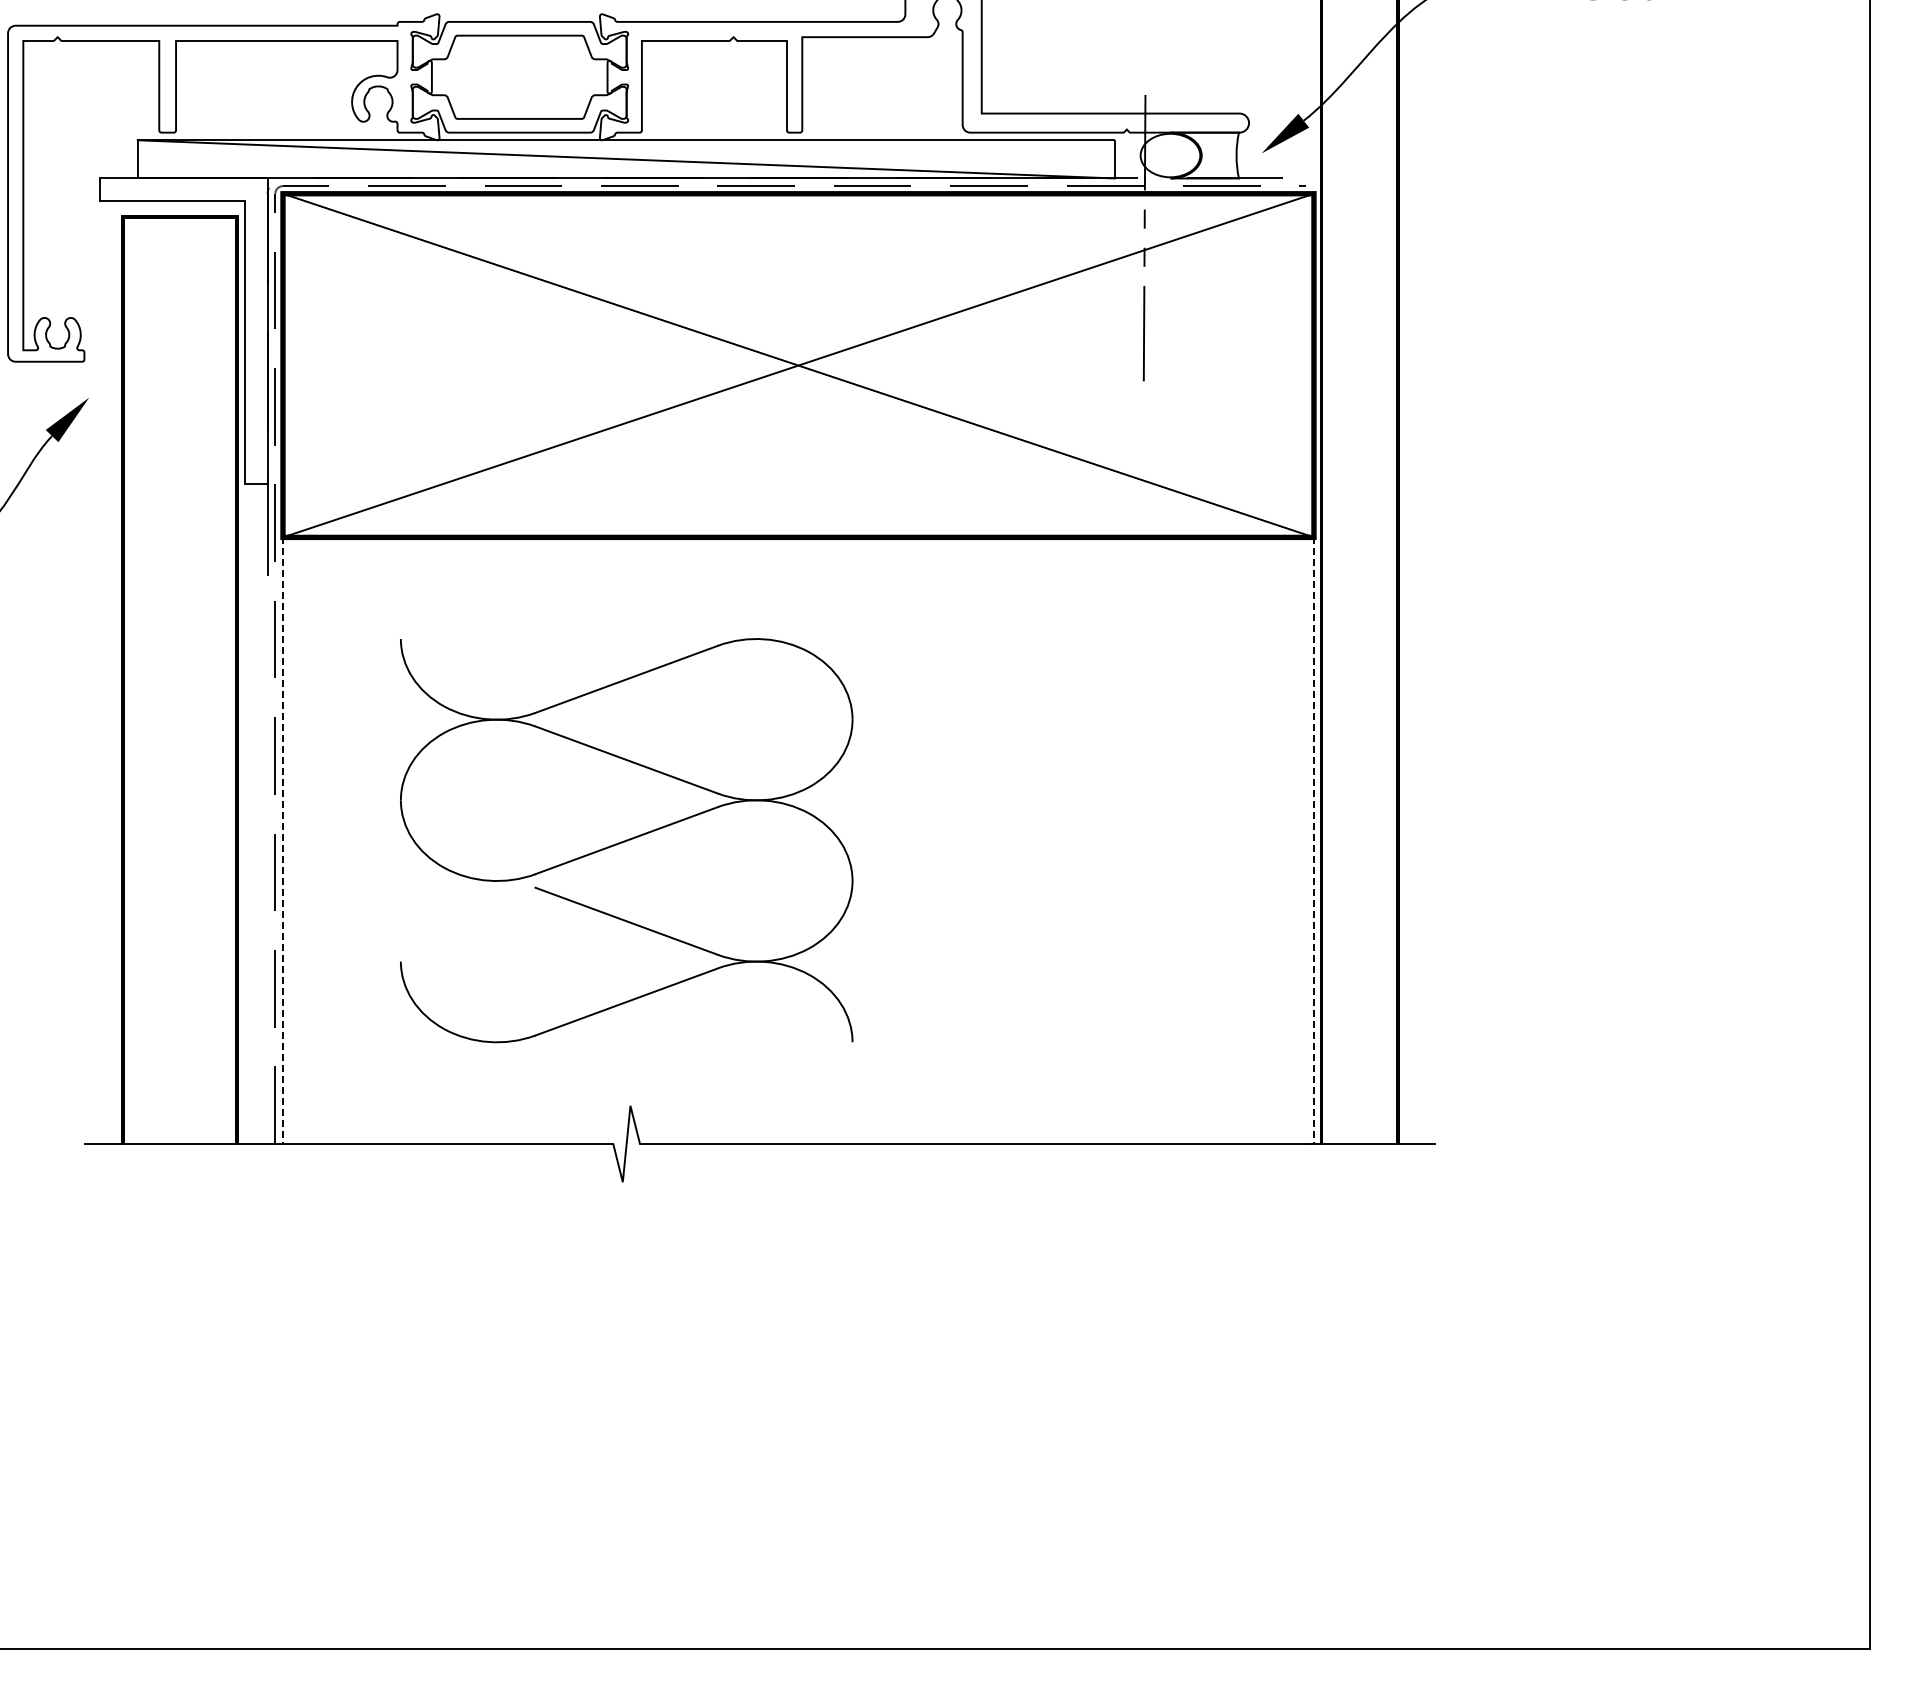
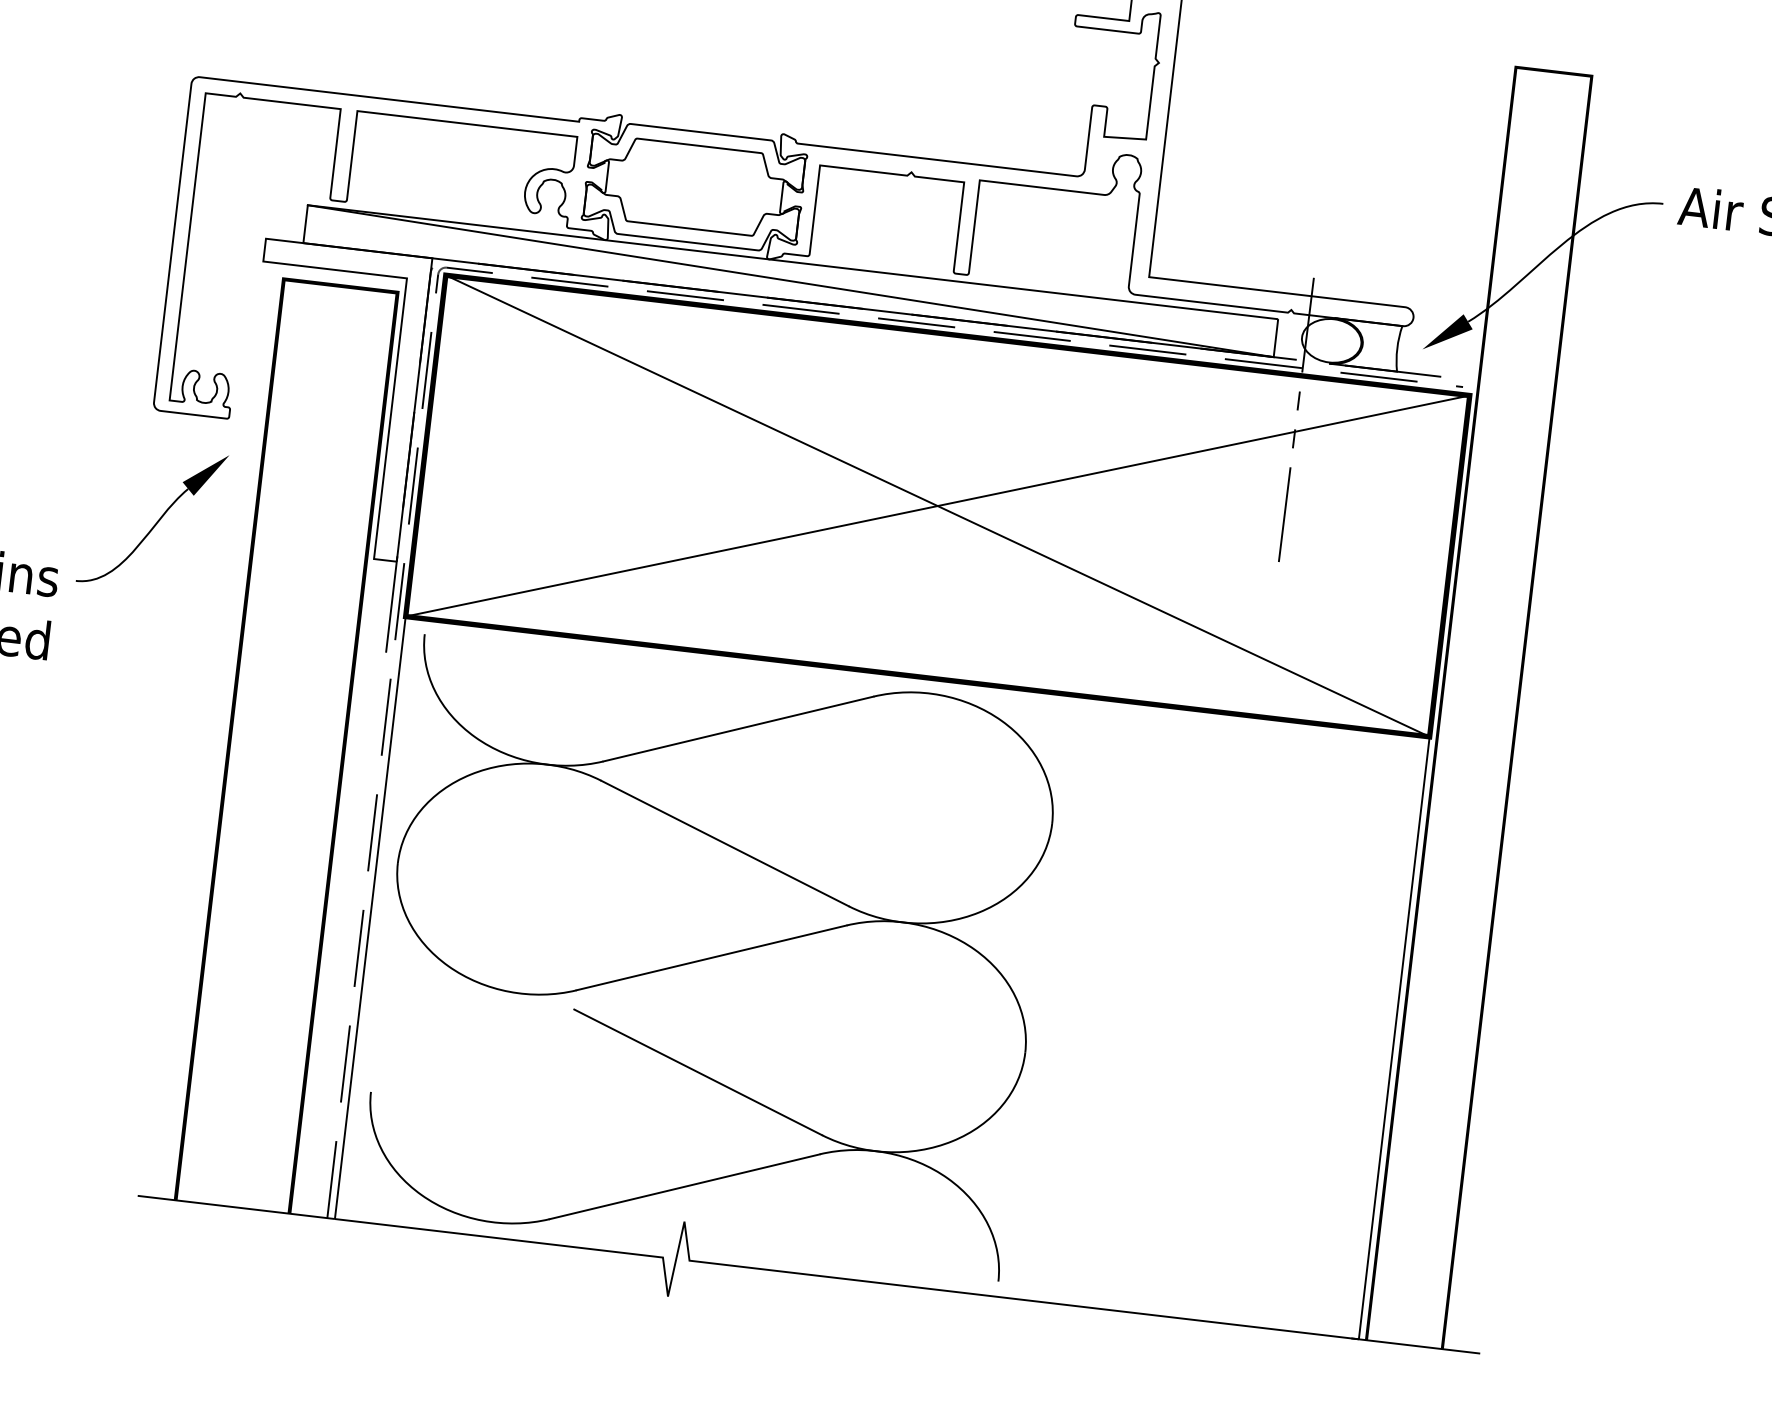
part: (626, 840) -> (711, 957), size x1.43
line: (282, 841) -> (369, 918), dashed -> solid
line: (1313, 841) -> (1393, 1038), dashed -> solid

